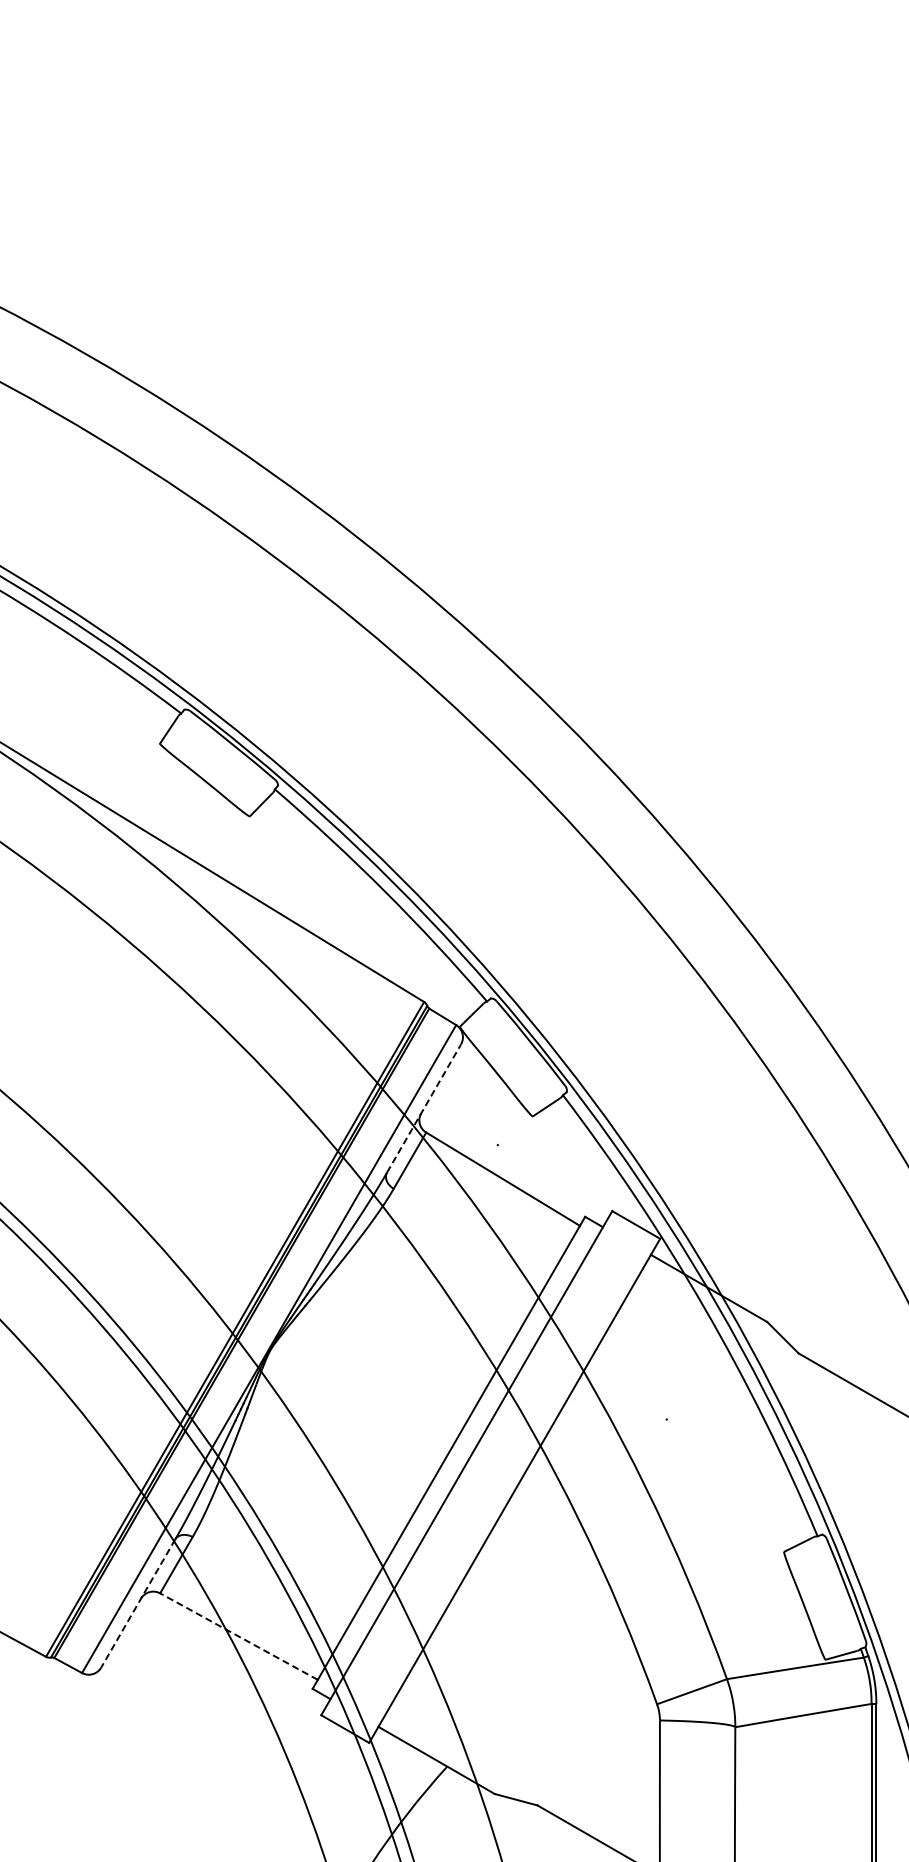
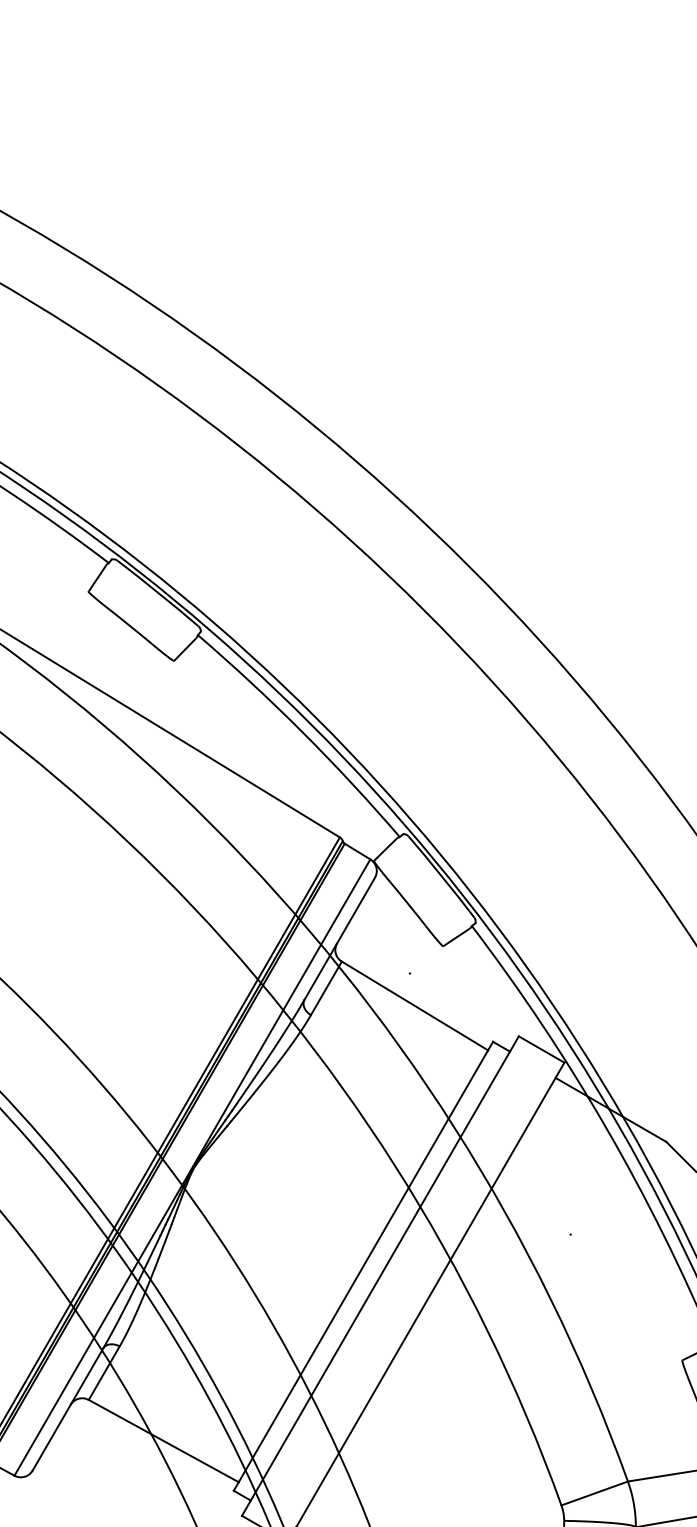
line: (424, 1108) -> (340, 938), dashed -> solid
line: (138, 1603) -> (68, 1409), dashed -> solid
line: (239, 1636) -> (164, 1440), dashed -> solid

